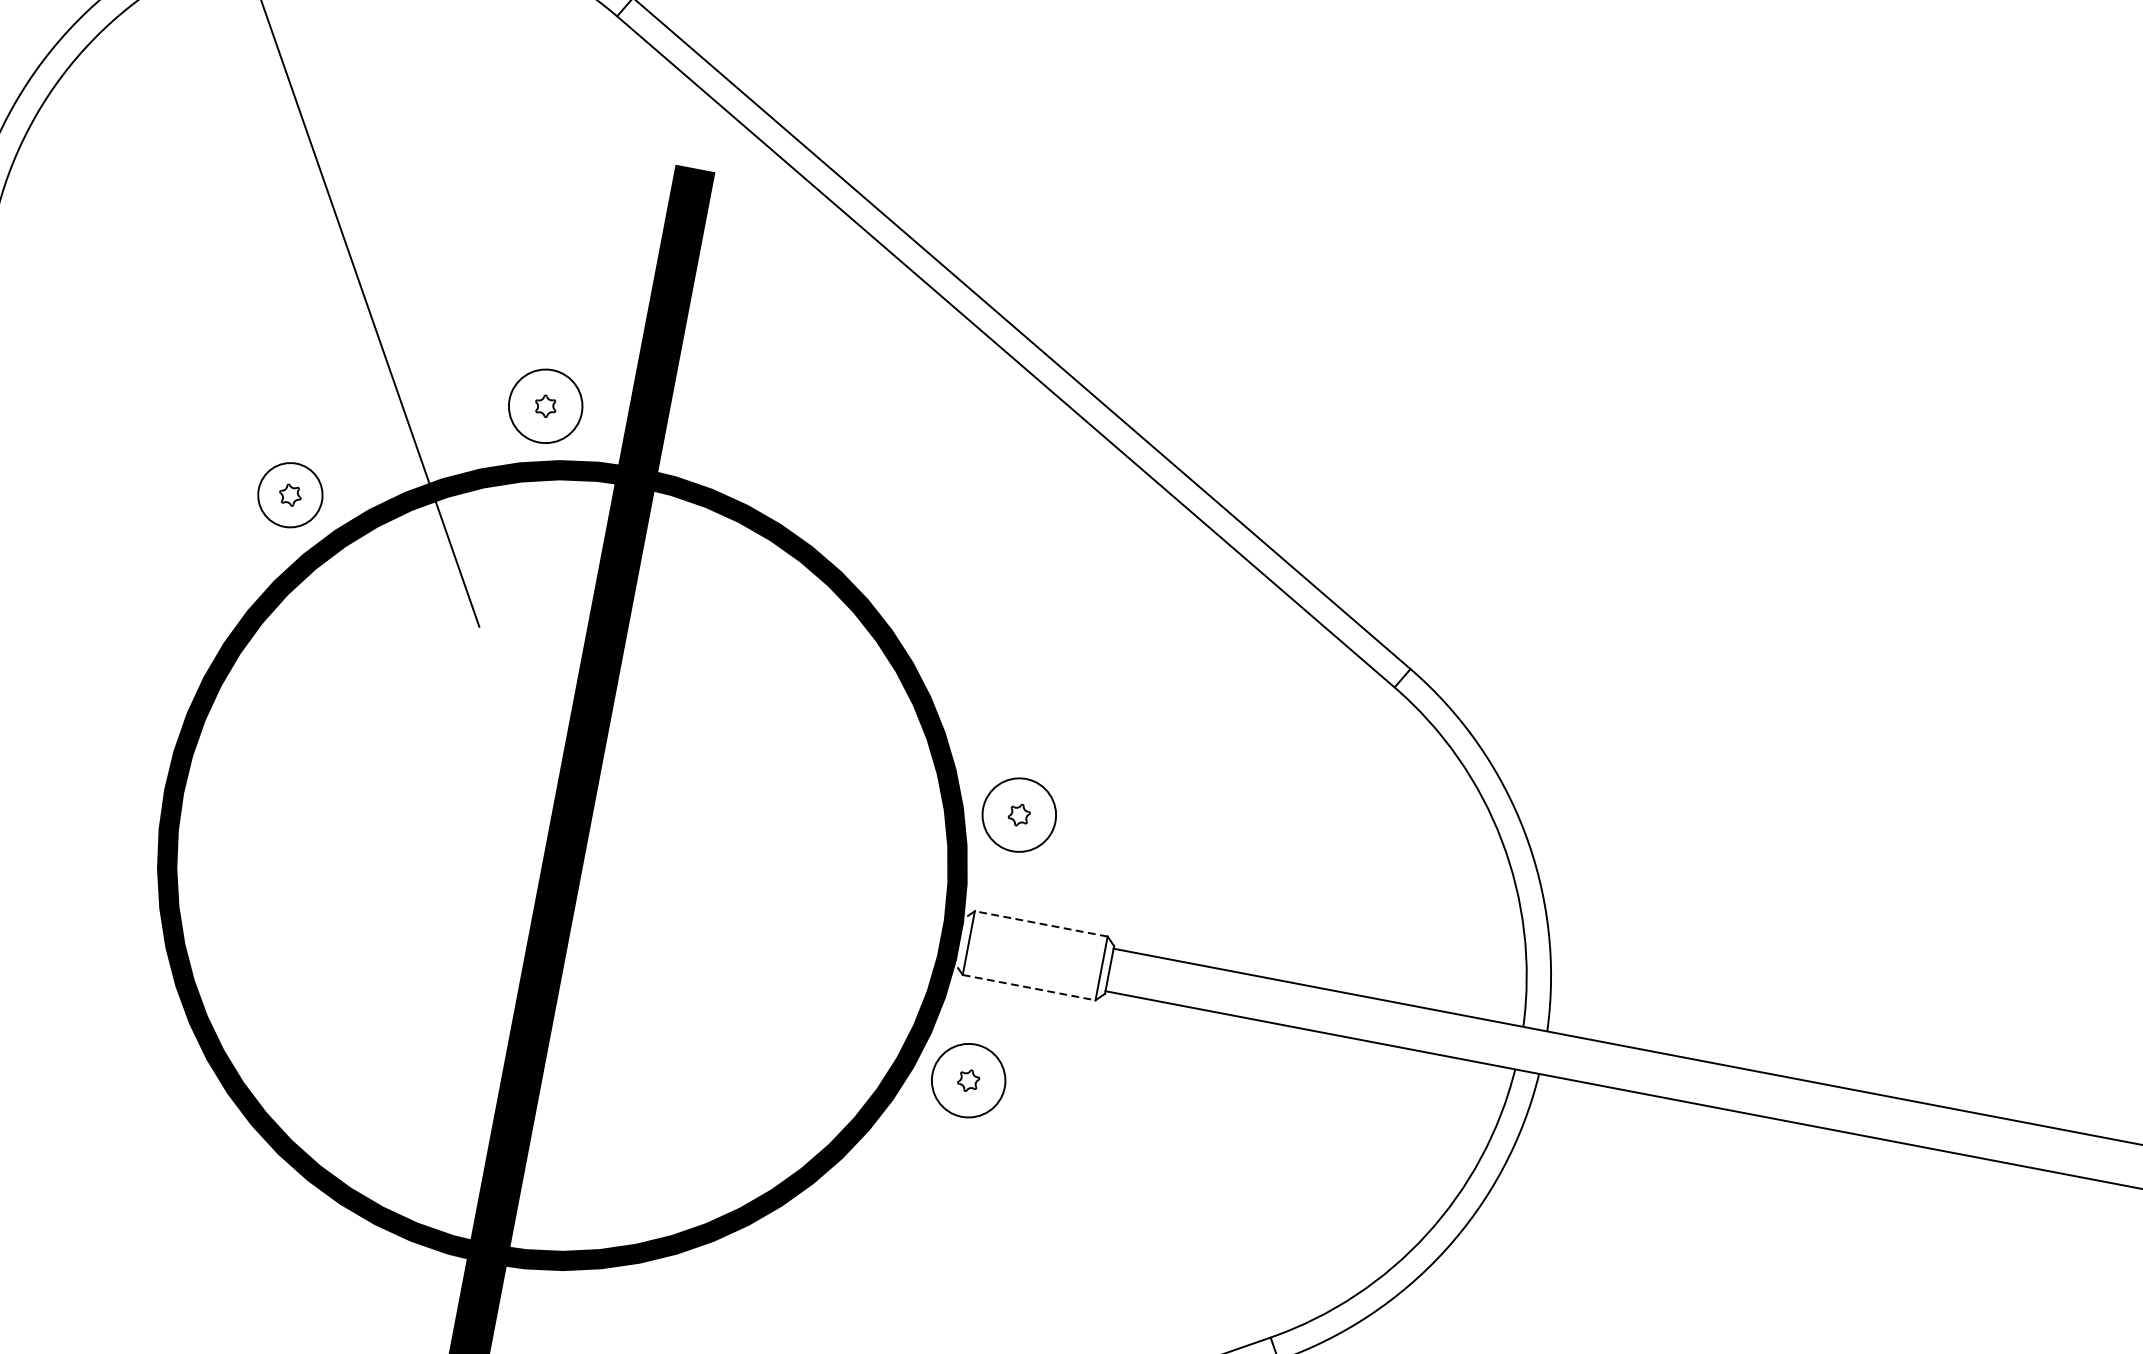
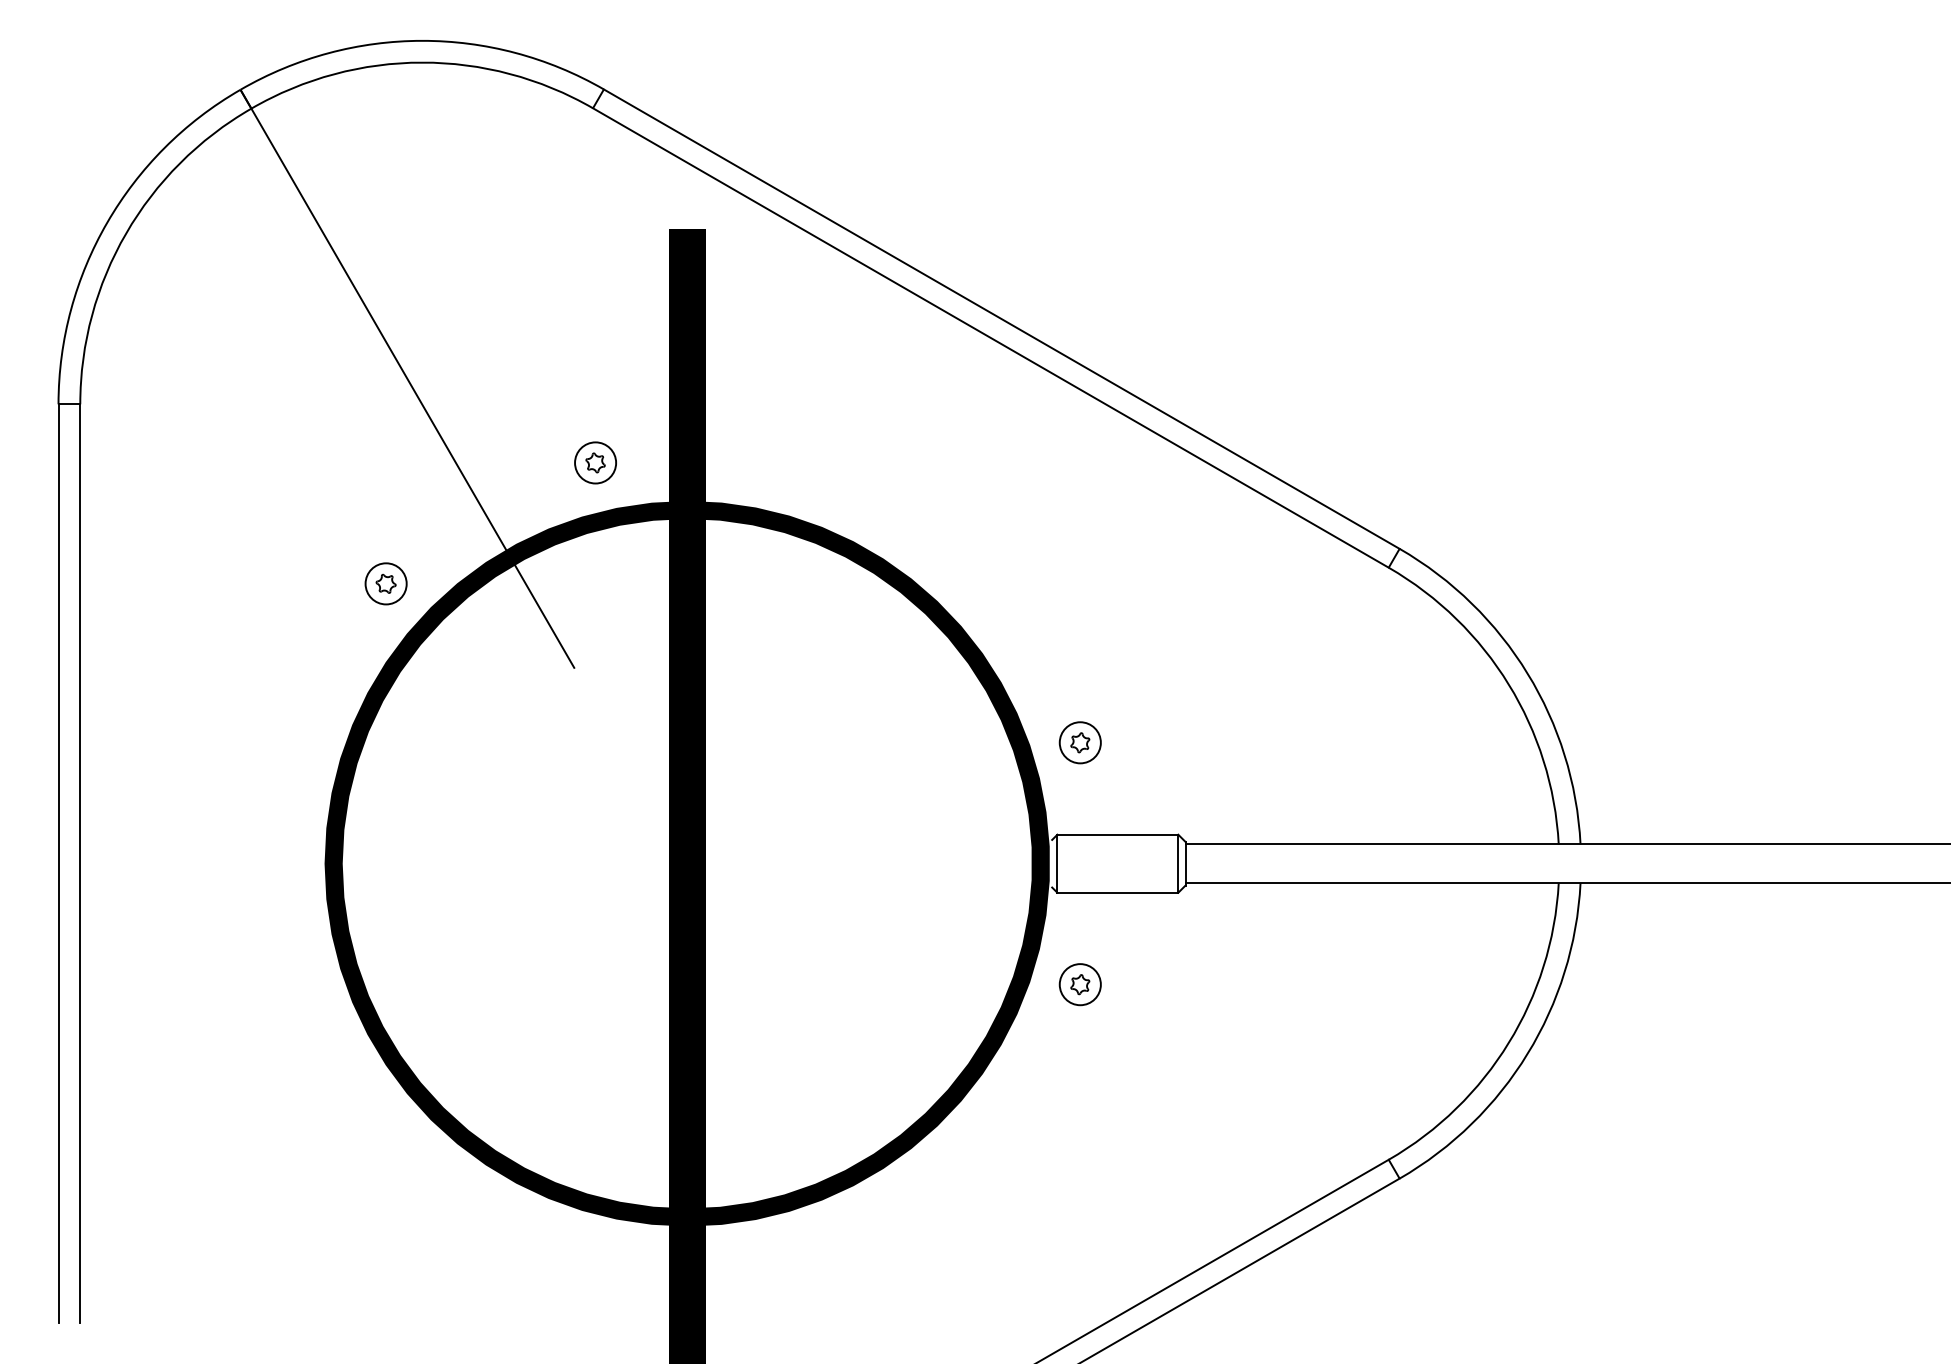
circle: (545, 405) -> (595, 462), size x0.62
circle: (289, 494) -> (385, 583), size x0.71
circle: (1018, 814) -> (1079, 742), size x0.62
line: (1040, 923) -> (1117, 834), dashed -> solid
line: (1029, 987) -> (1118, 892), dashed -> solid
circle: (967, 1080) -> (1079, 984), size x0.62

